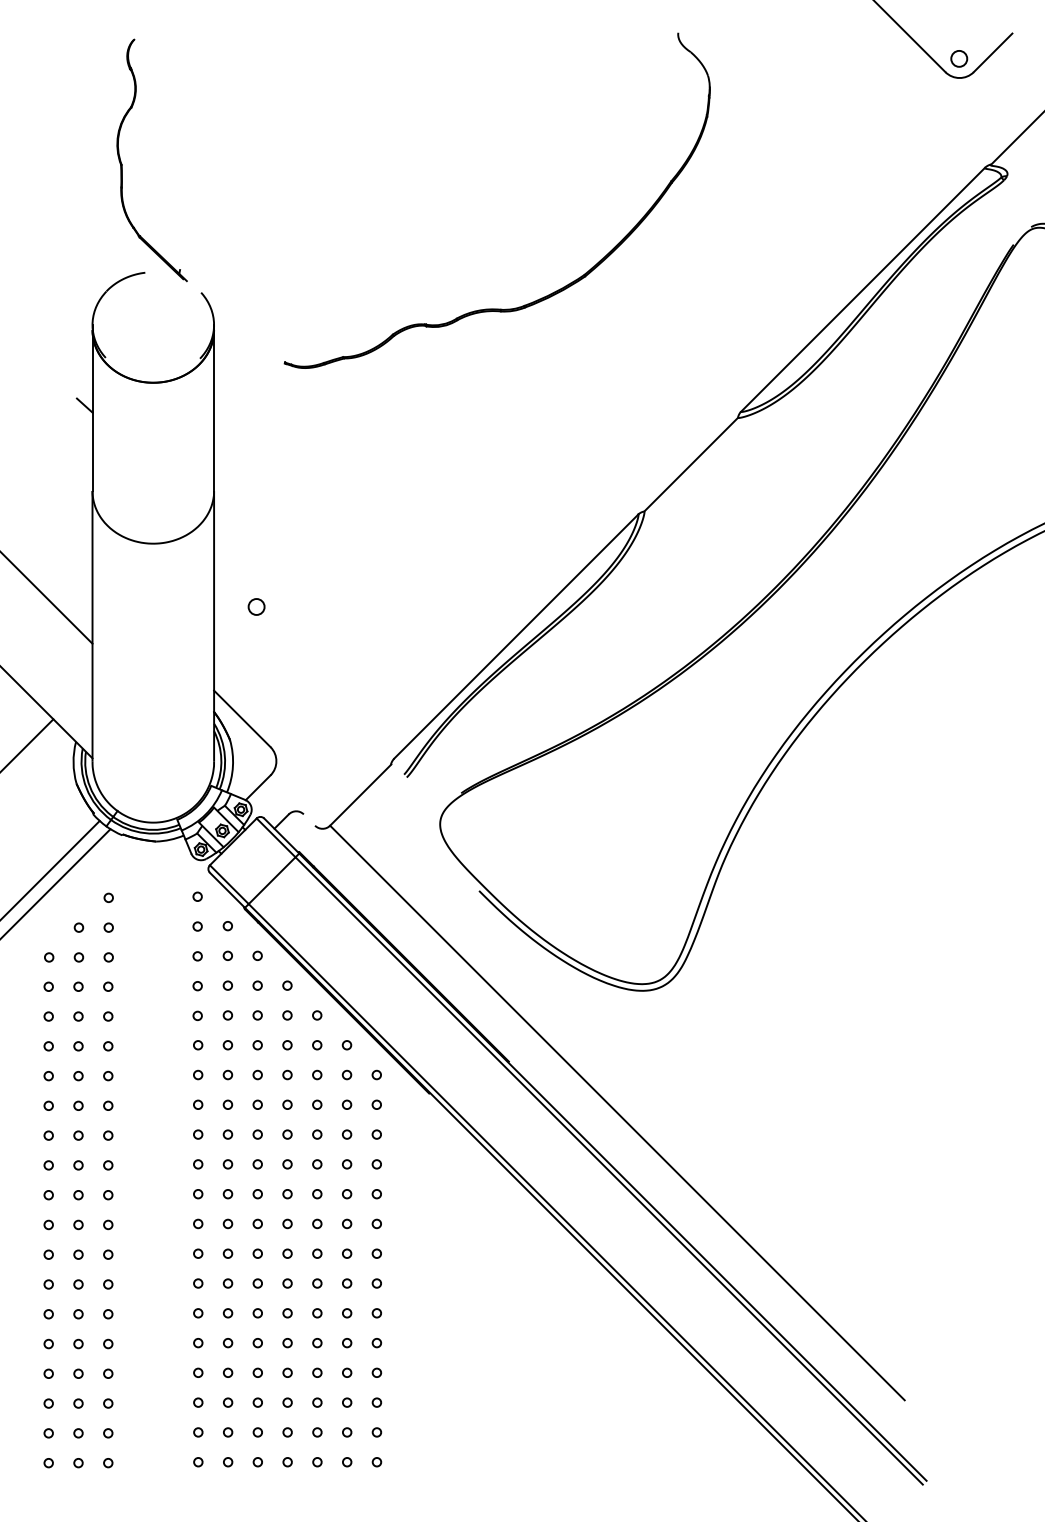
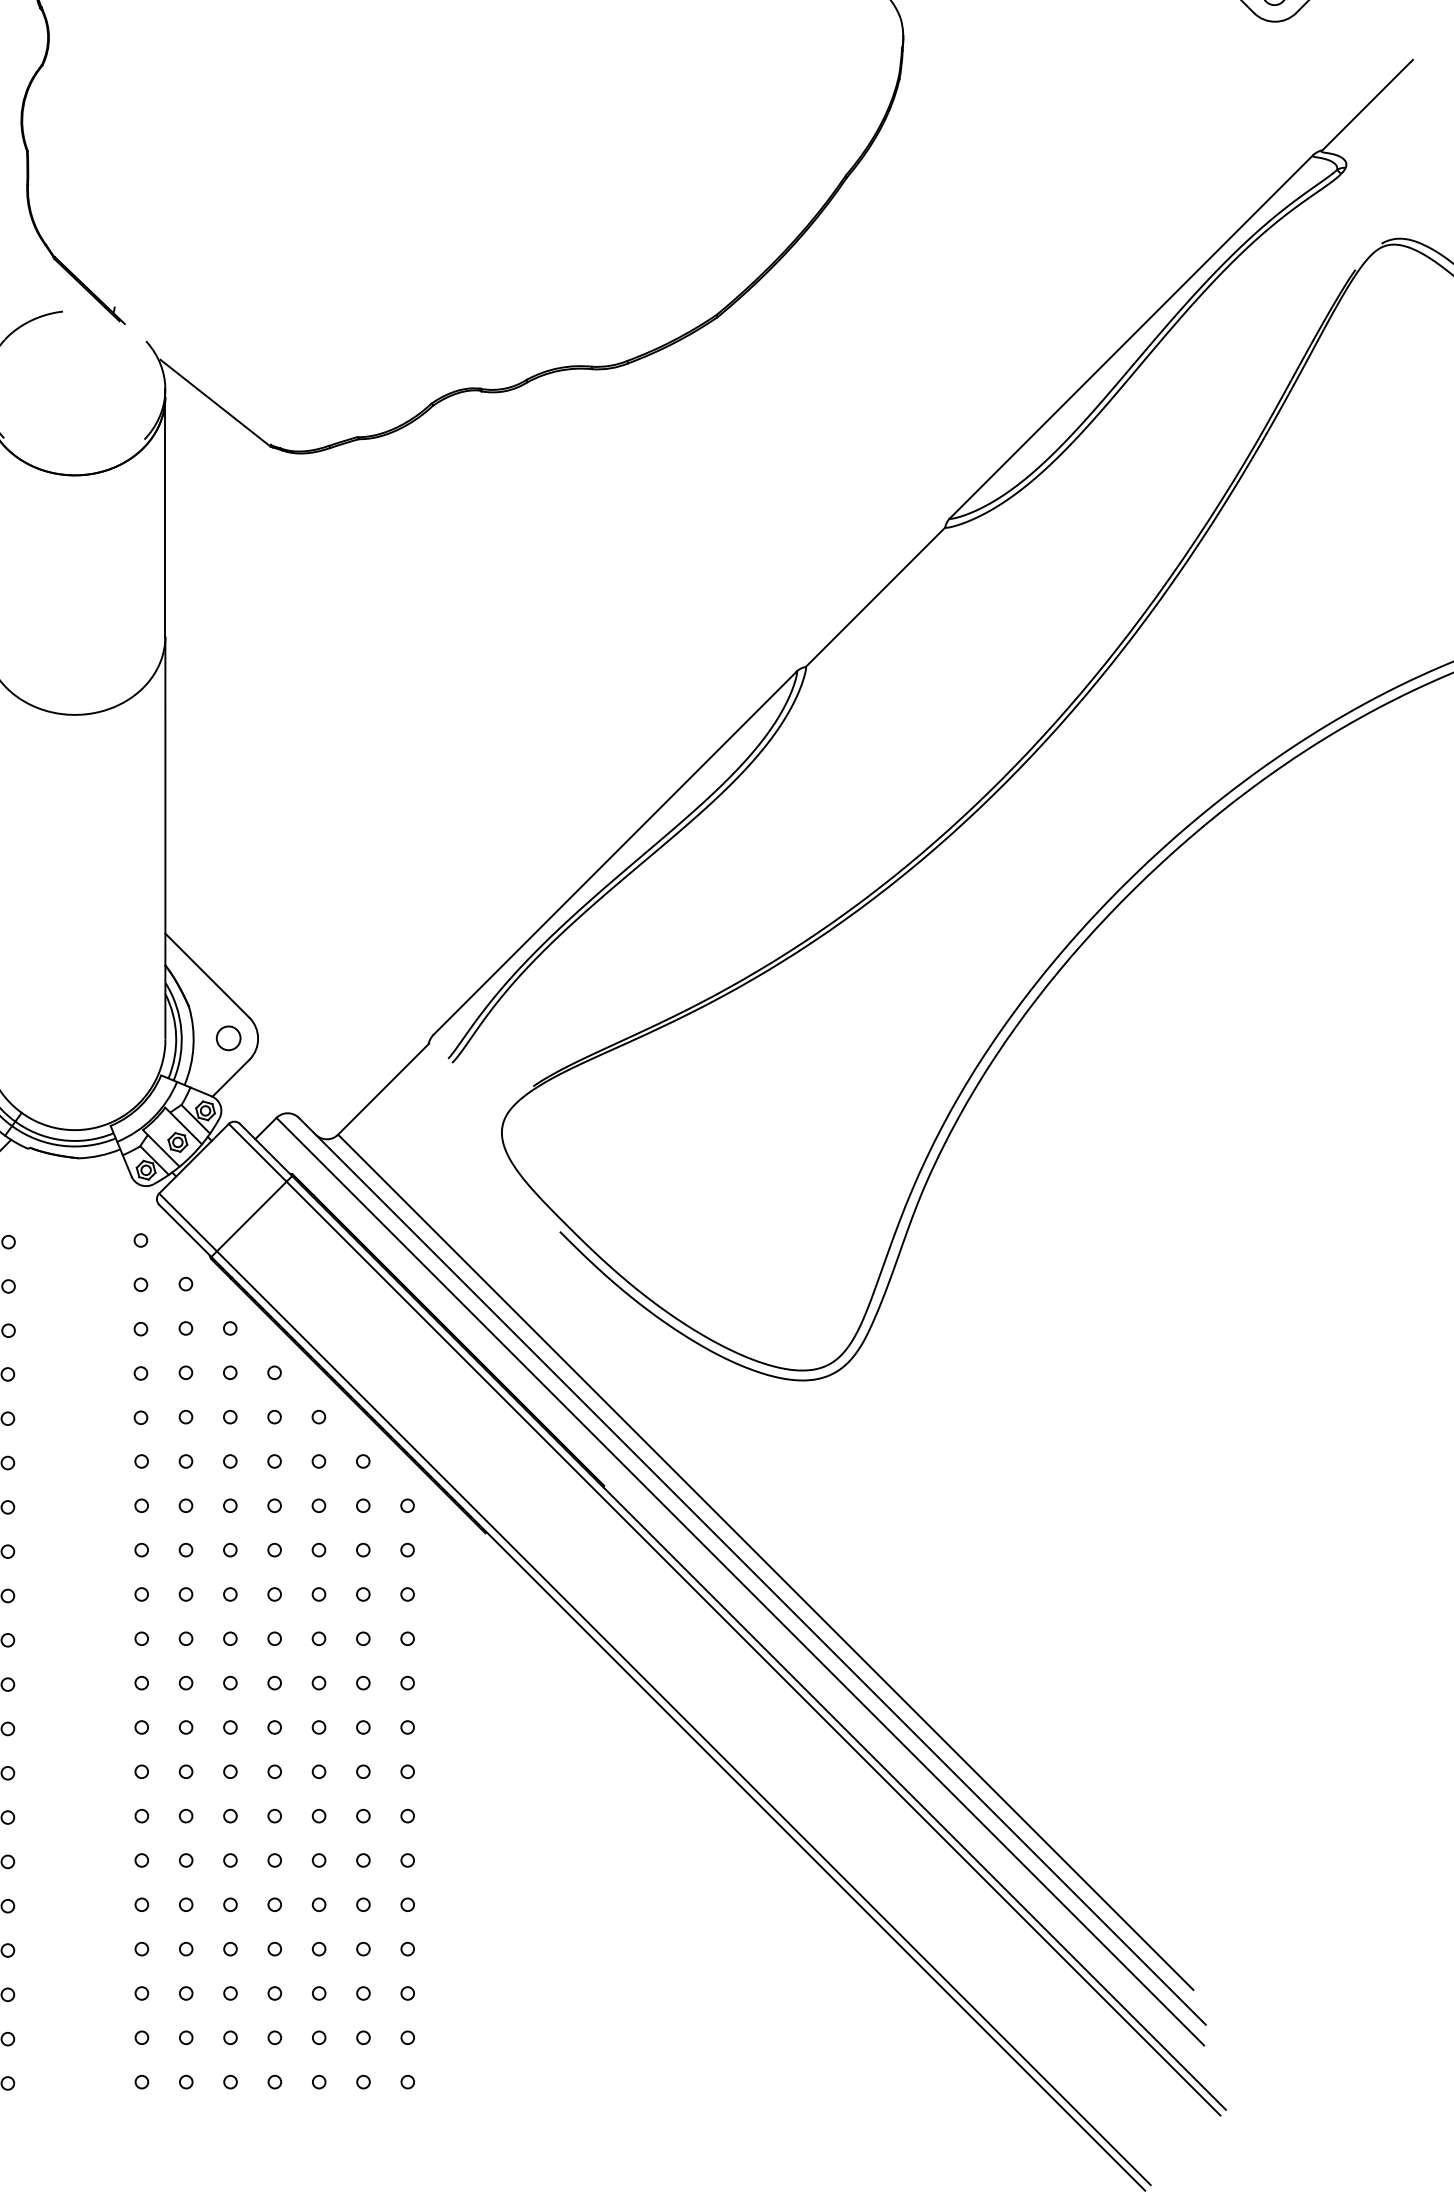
line: (247, 334) -> (215, 403), added
circle: (256, 606) -> (228, 1037), moved
line: (608, 1118) -> (752, 1570), added
line: (599, 1125) -> (739, 1580), added

